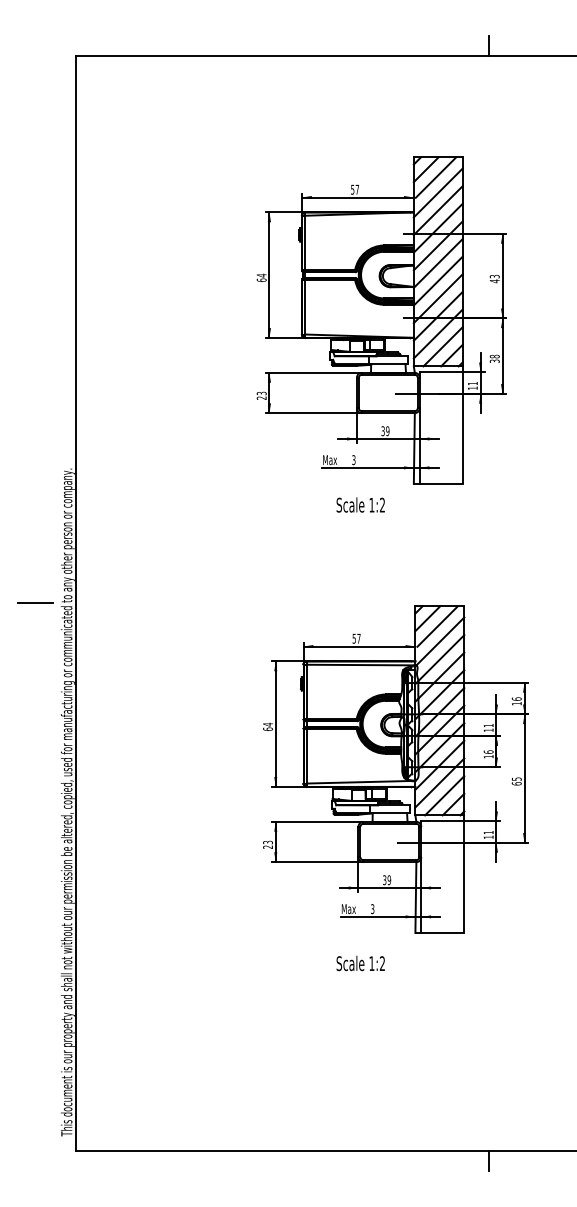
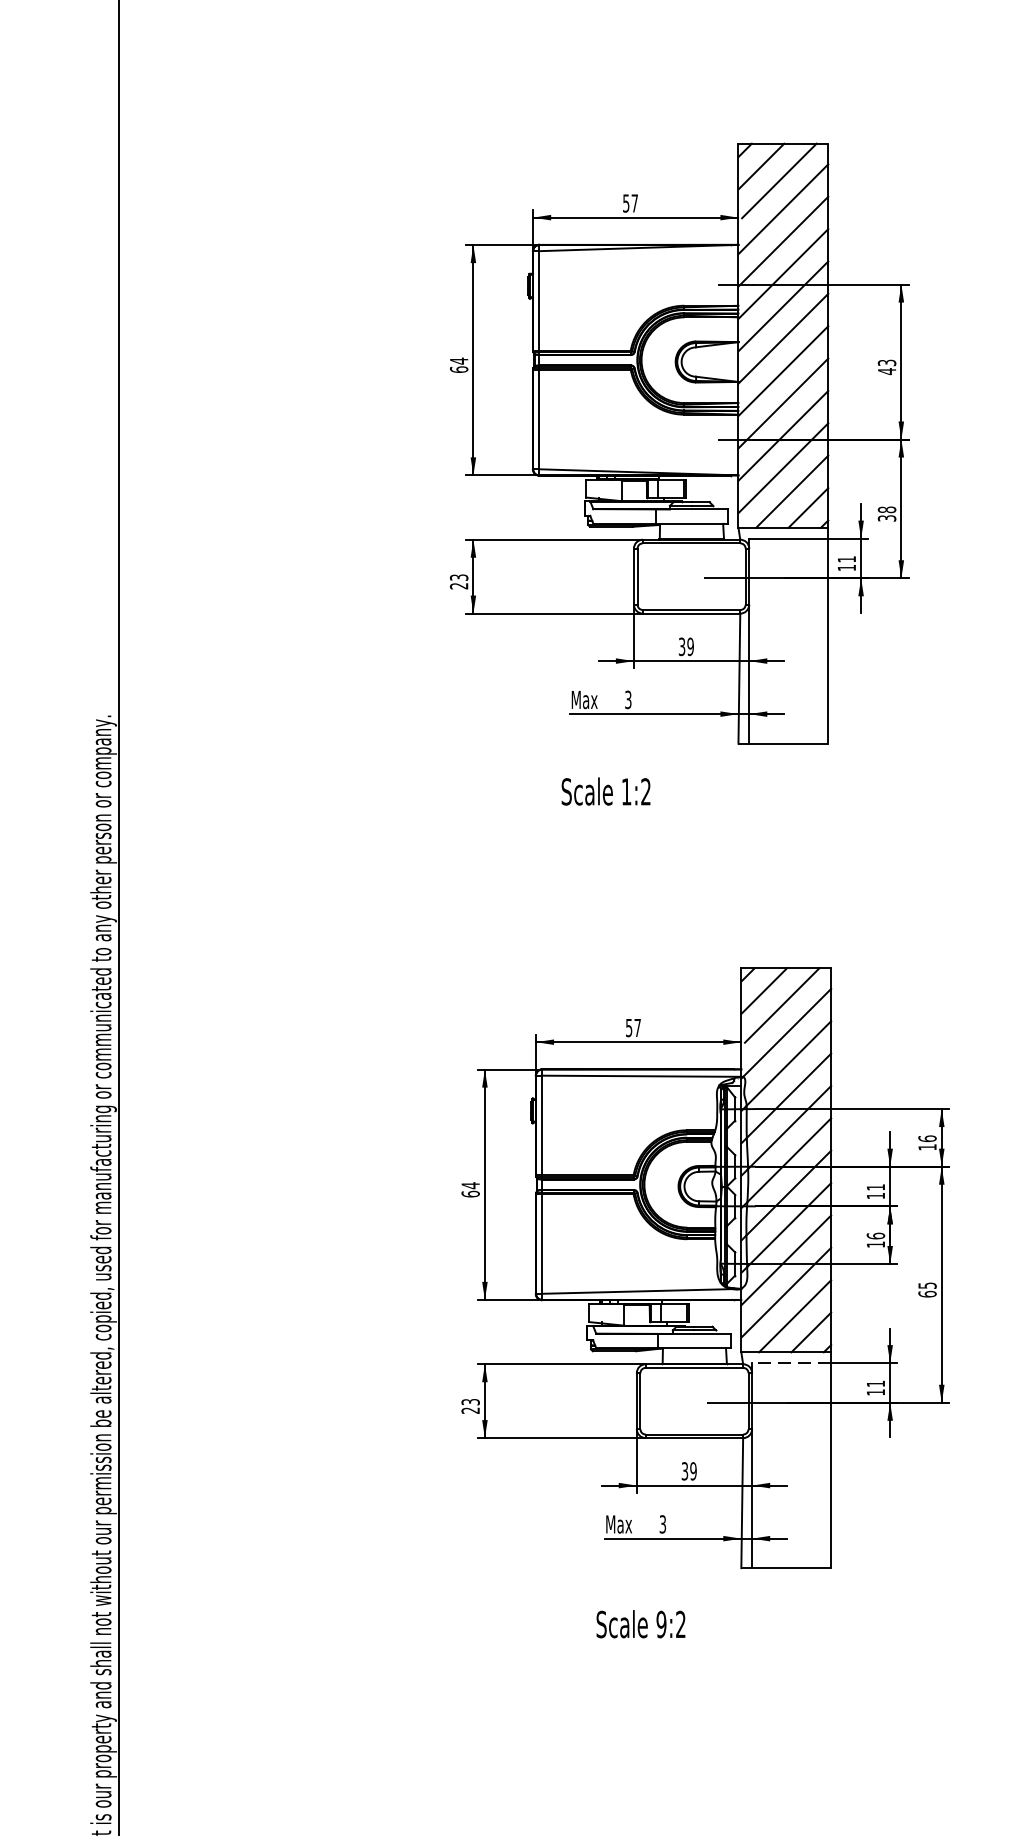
text: (360, 504) -> (605, 790), moved
line: (34, 603) -> (41, 963), removed
line: (442, 821) -> (791, 1363), solid -> dashed
text: (371, 963) -> (660, 1624), 1:2 -> 9:2

